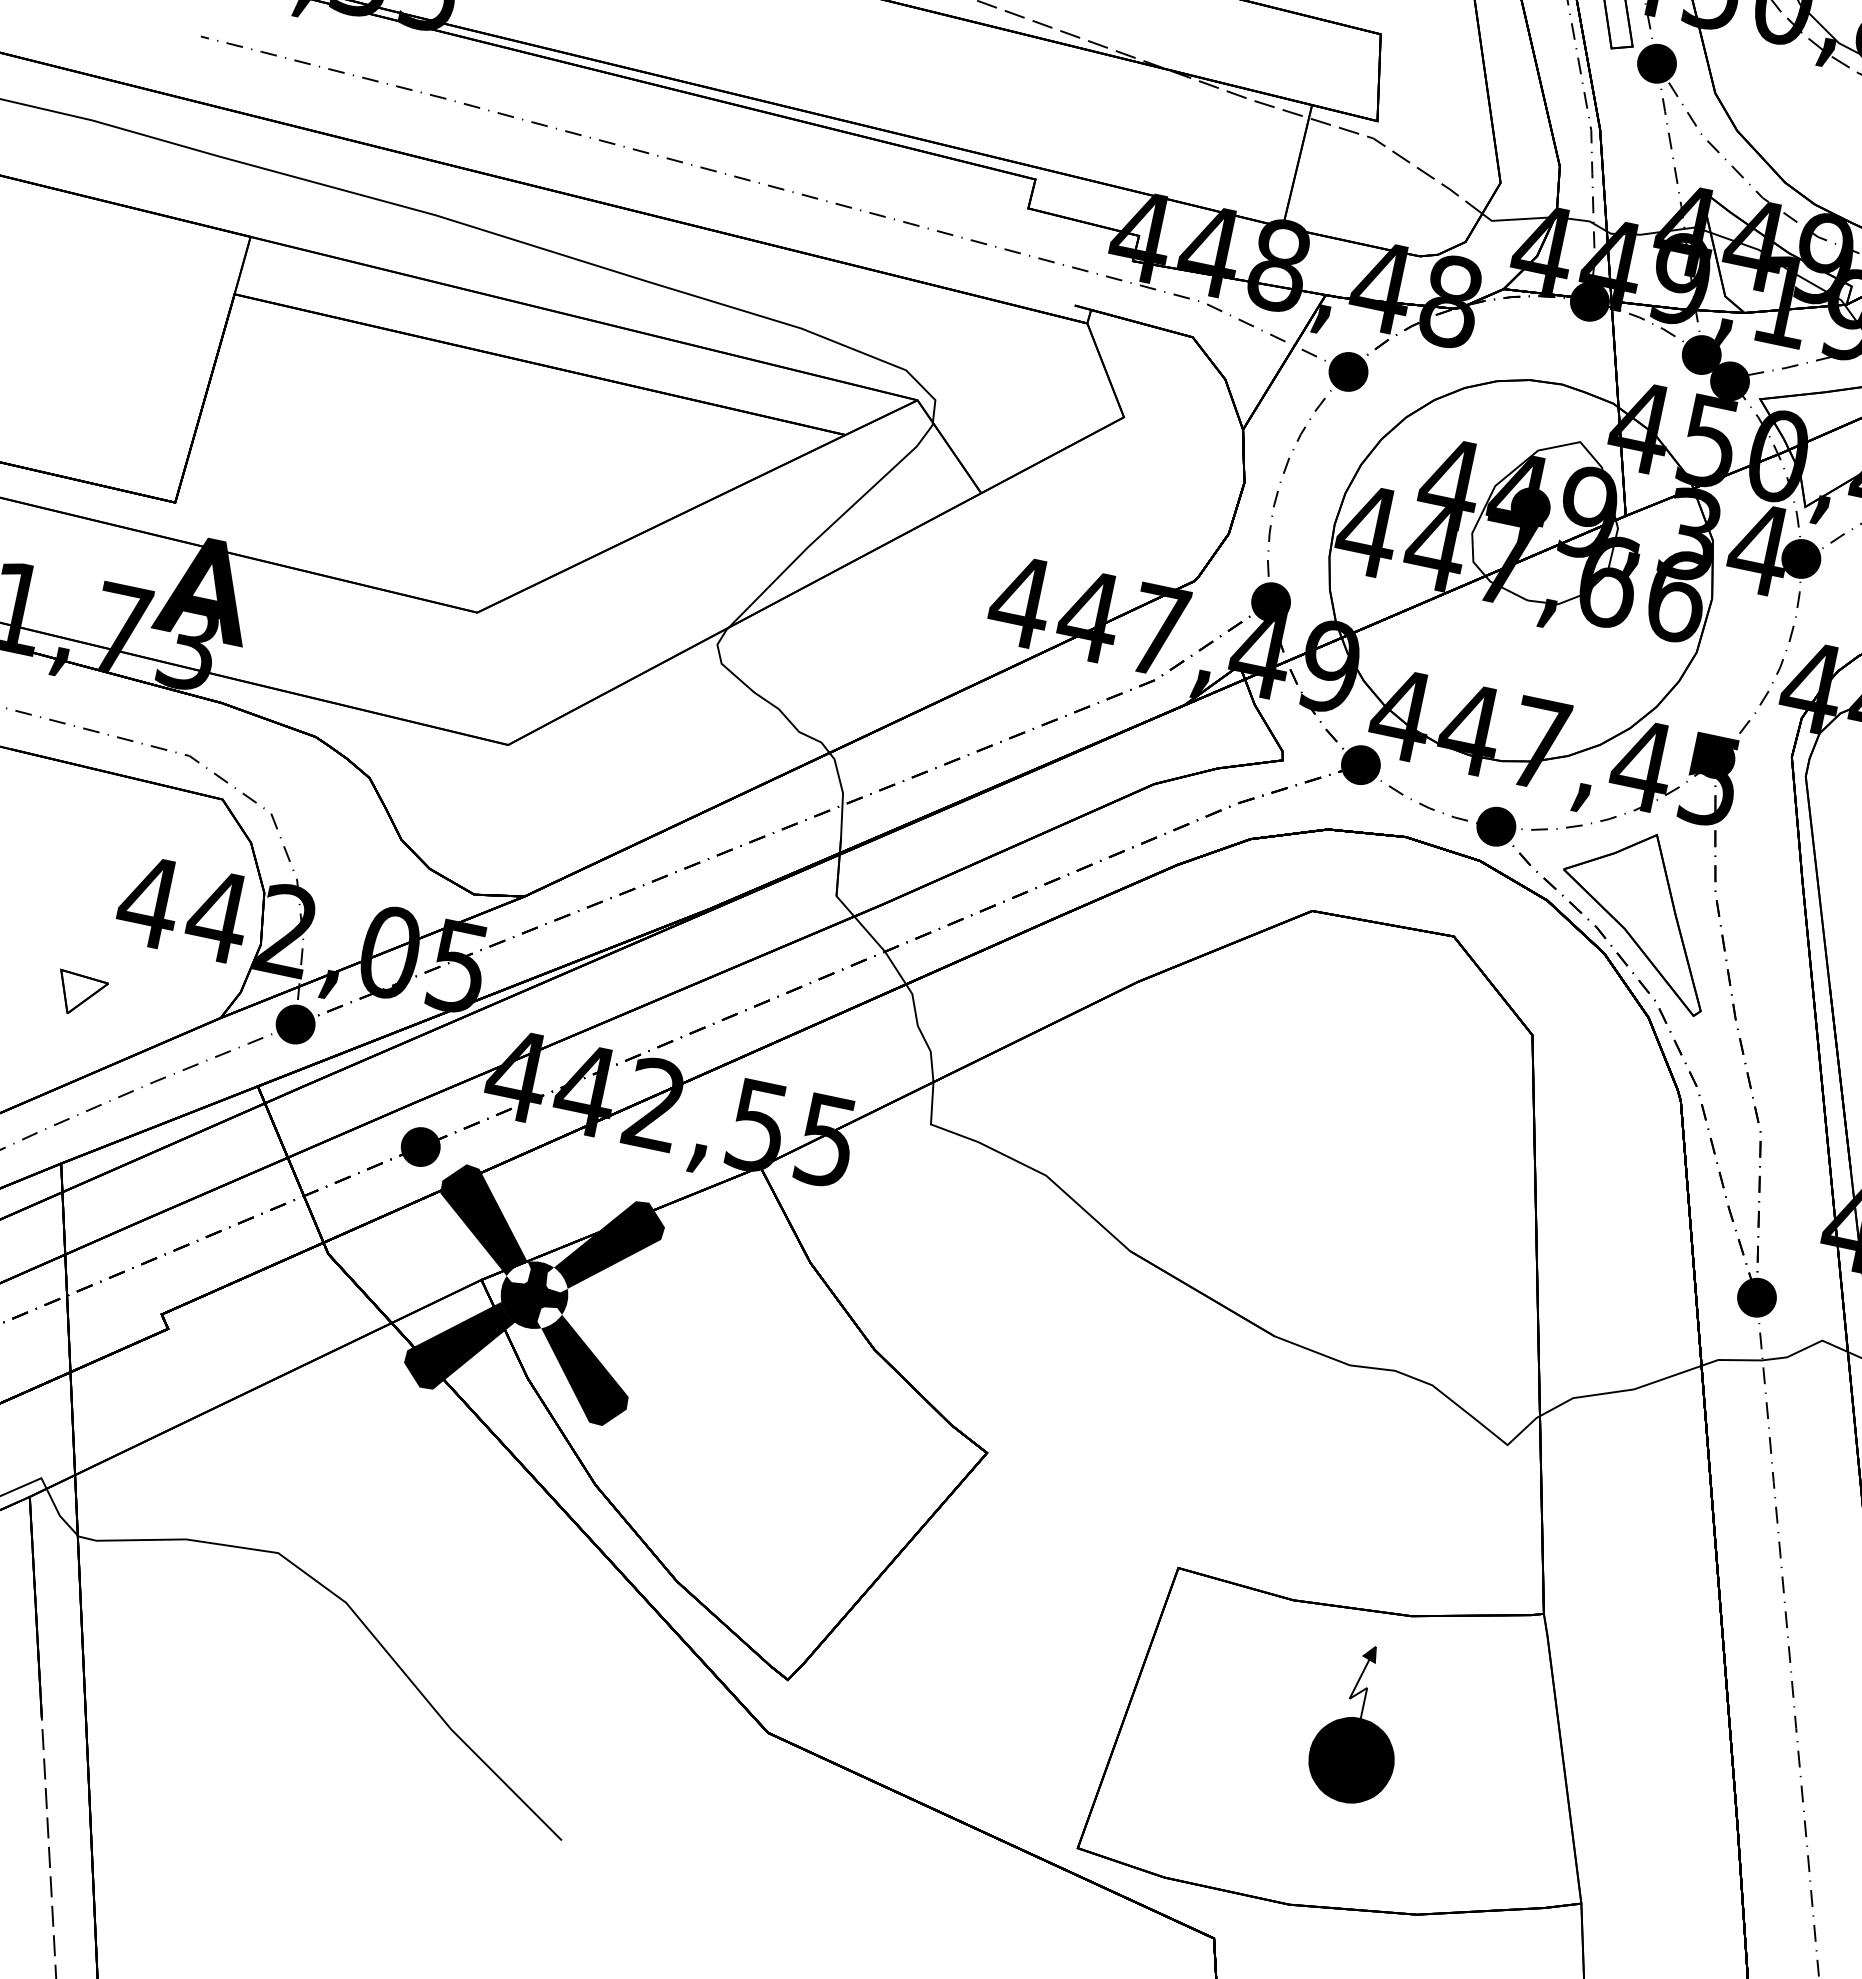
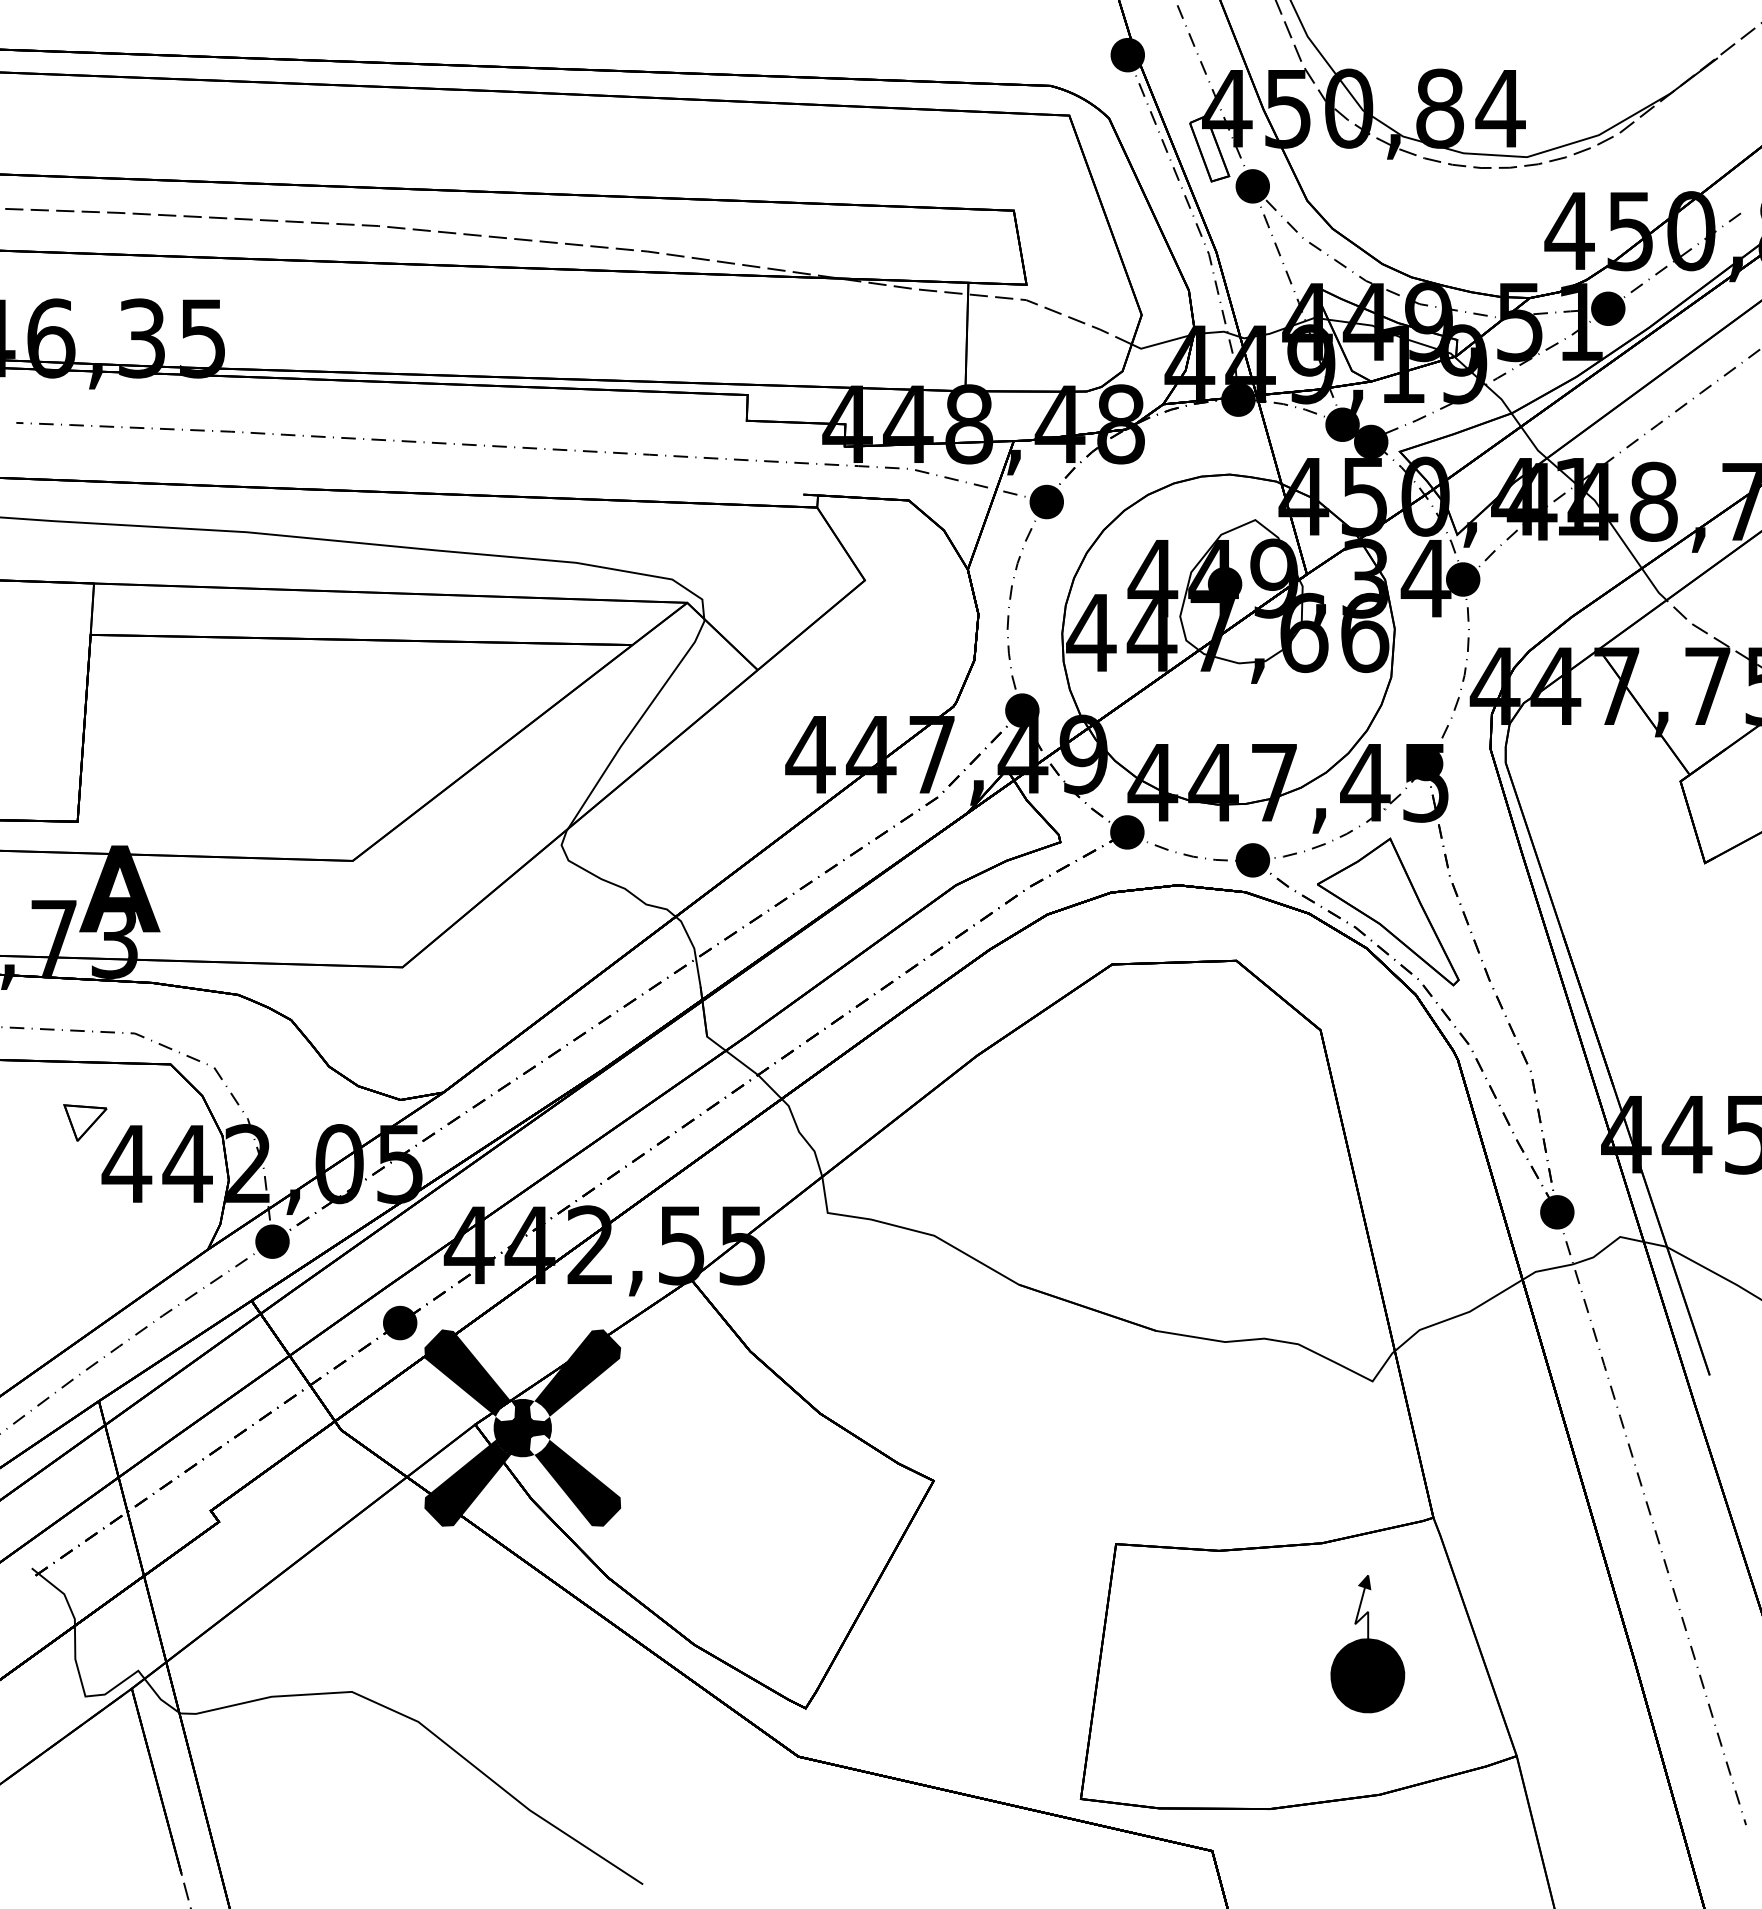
part: (80, 994) -> (85, 1122), moved
part: (1358, 1724) -> (1367, 1644), moved

